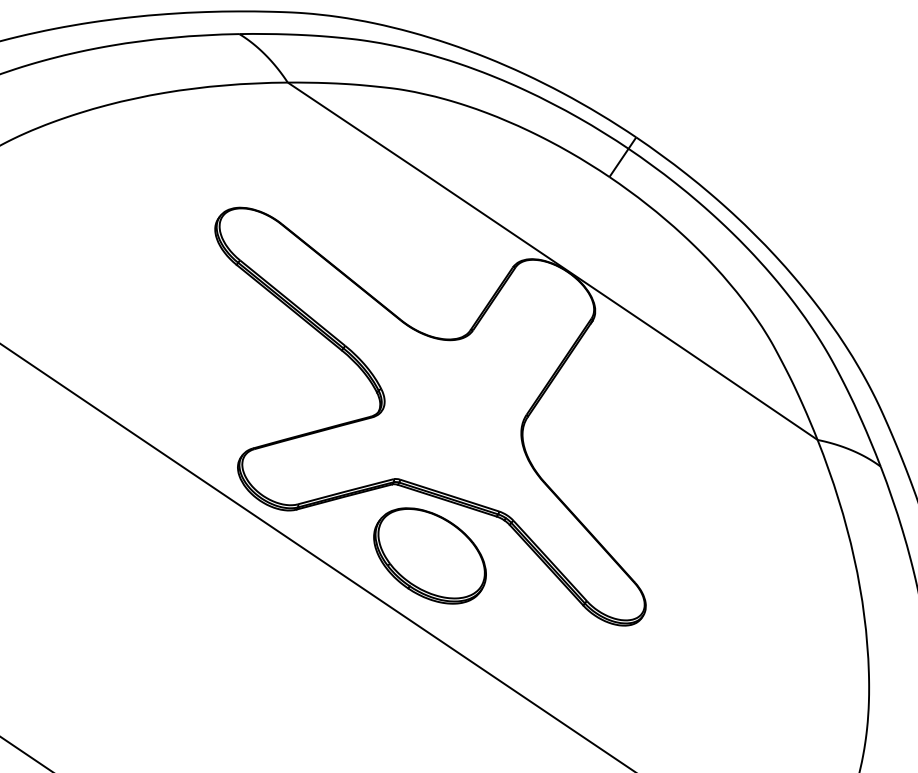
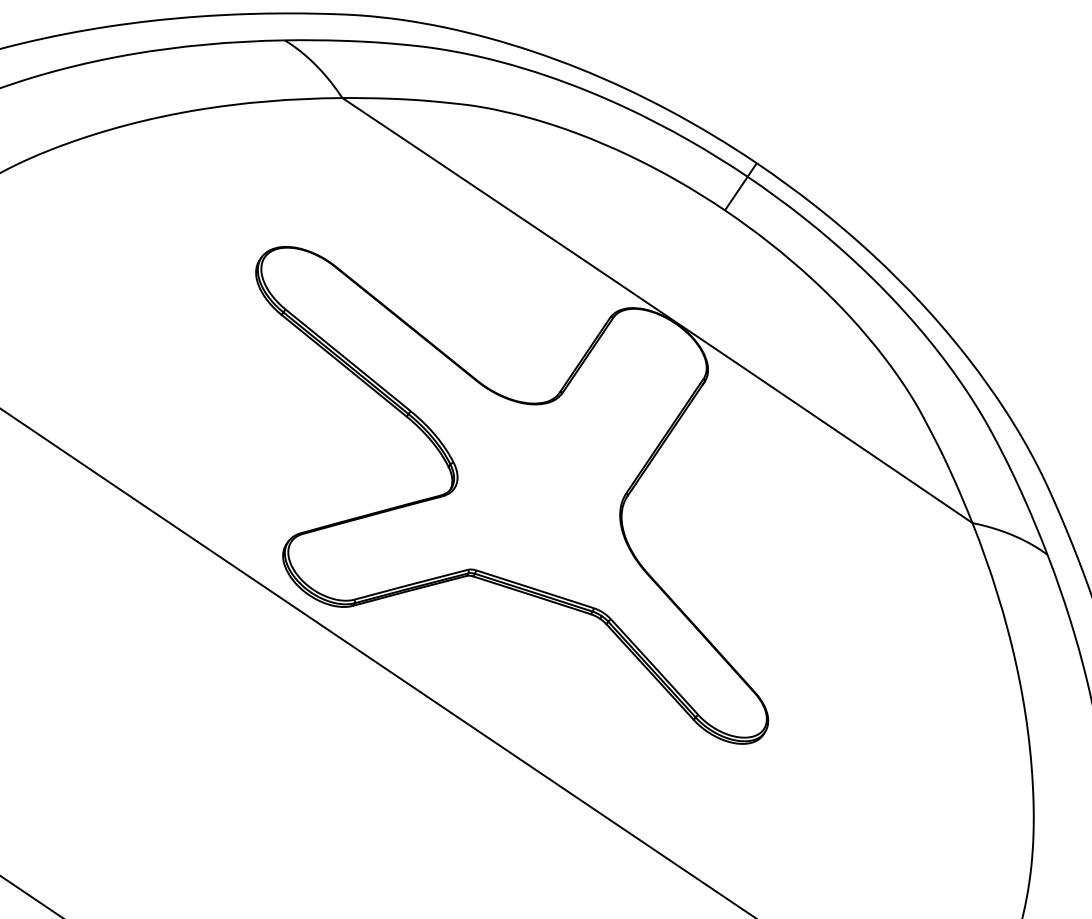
part: (429, 555) -> (510, 660), removed

